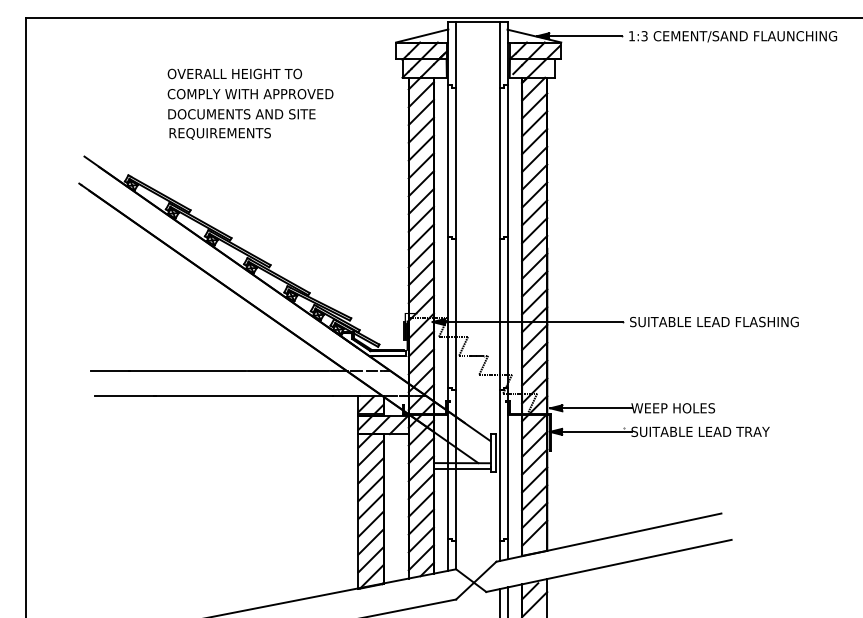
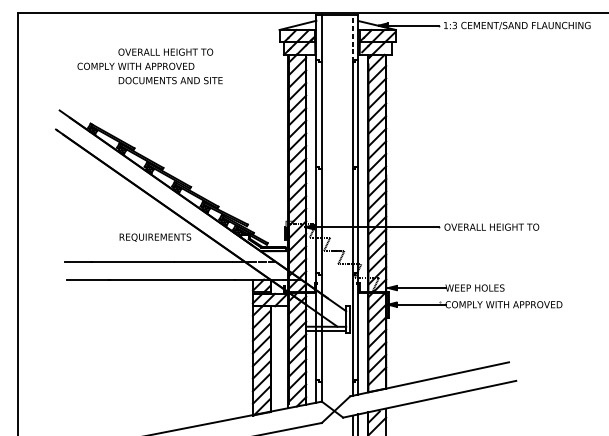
line: (499, 54) -> (352, 38), solid -> dashed
text: (250, 94) -> (135, 66), moved
text: (219, 133) -> (154, 237), moved
text: (713, 321) -> (503, 226), SUITABLE LEAD FLASHING -> OVERALL HEIGHT TO
text: (714, 431) -> (504, 304), SUITABLE LEAD TRAY -> COMPLY WITH APPROVED

